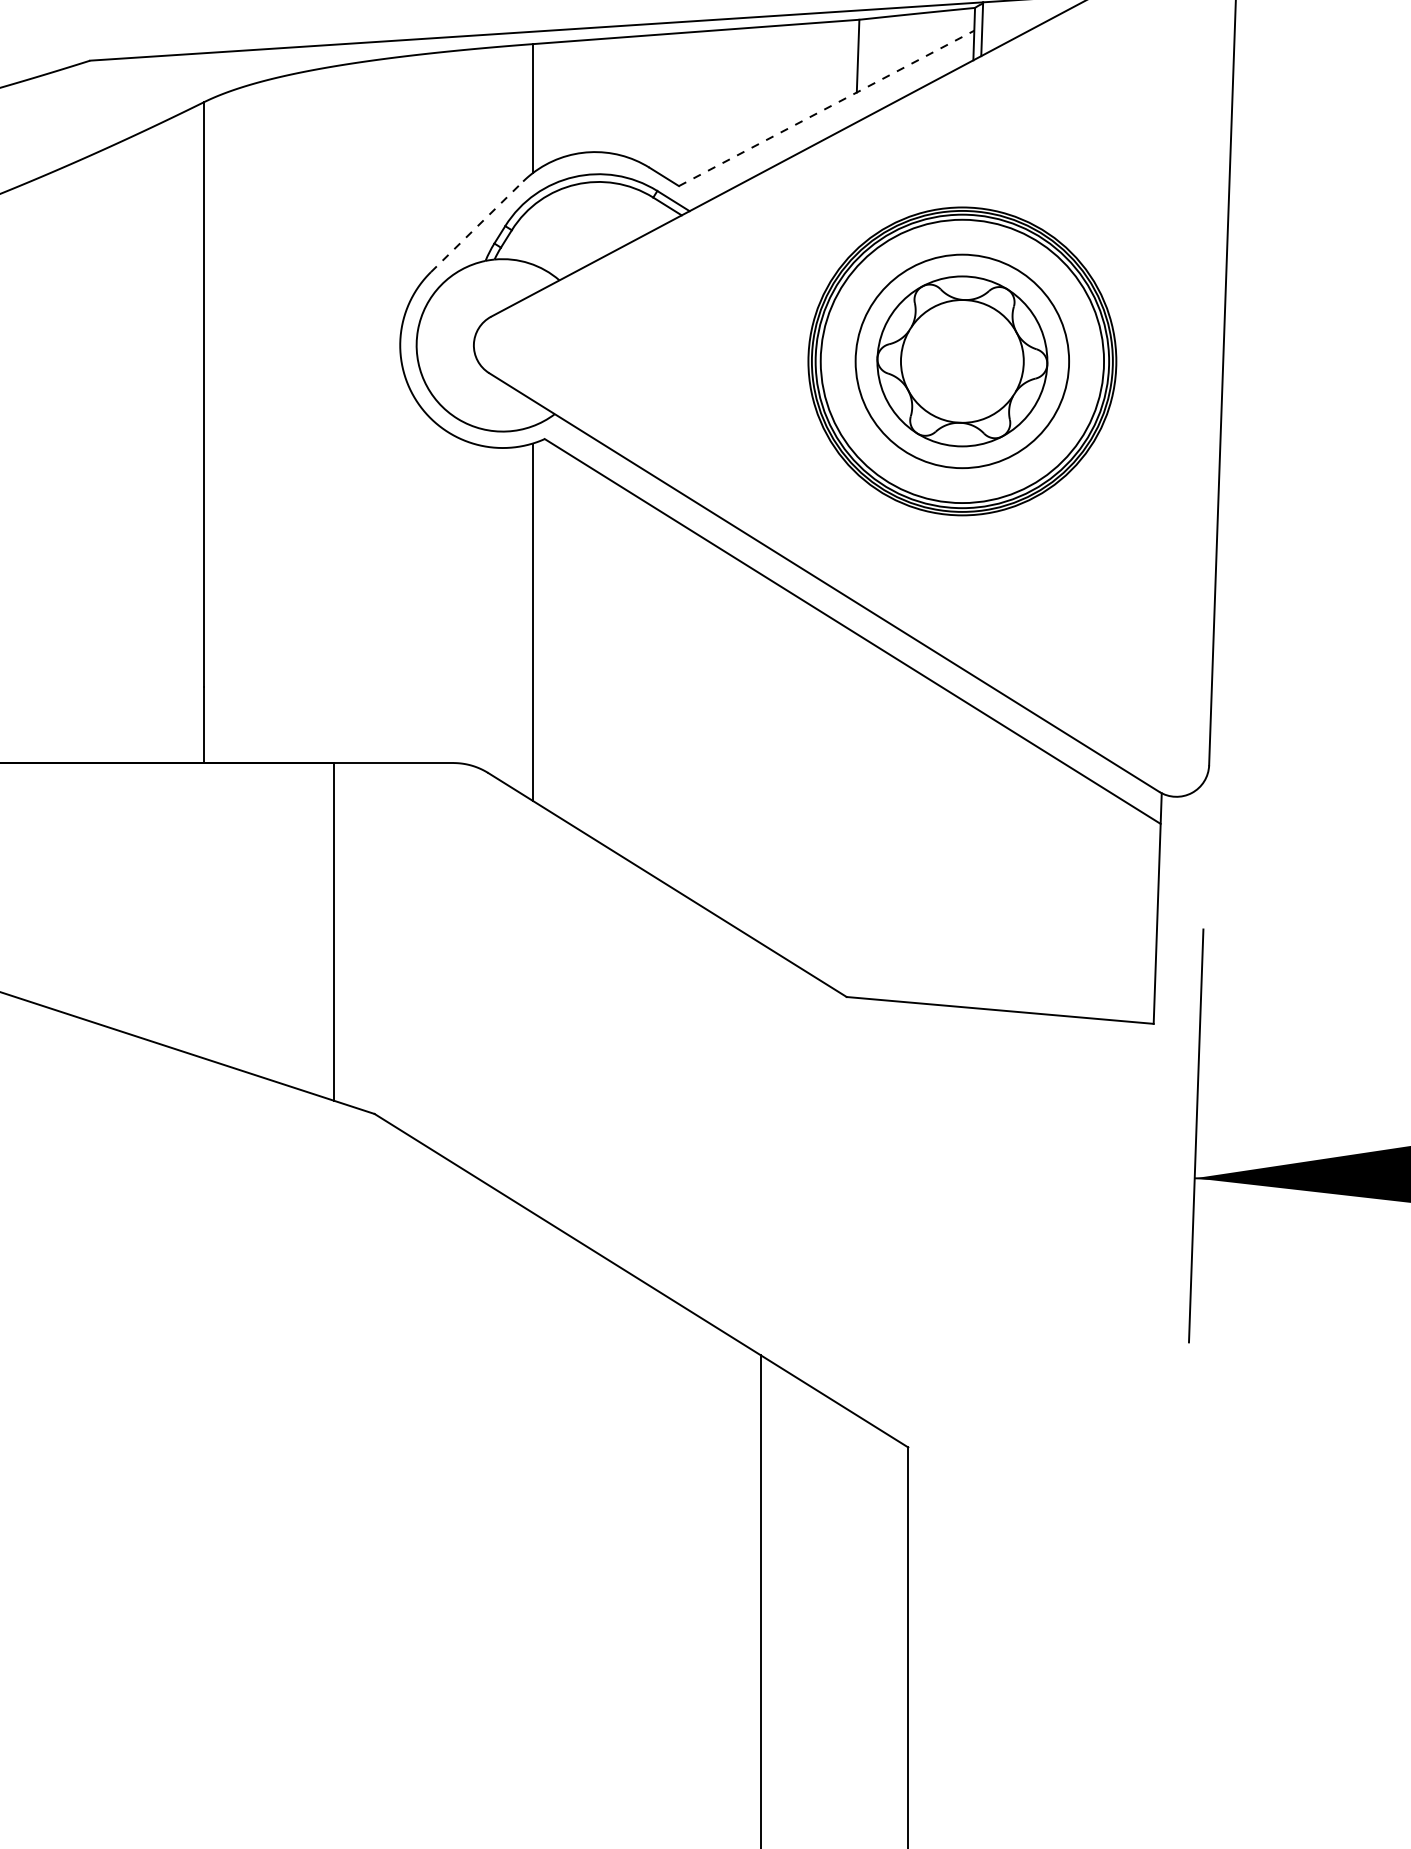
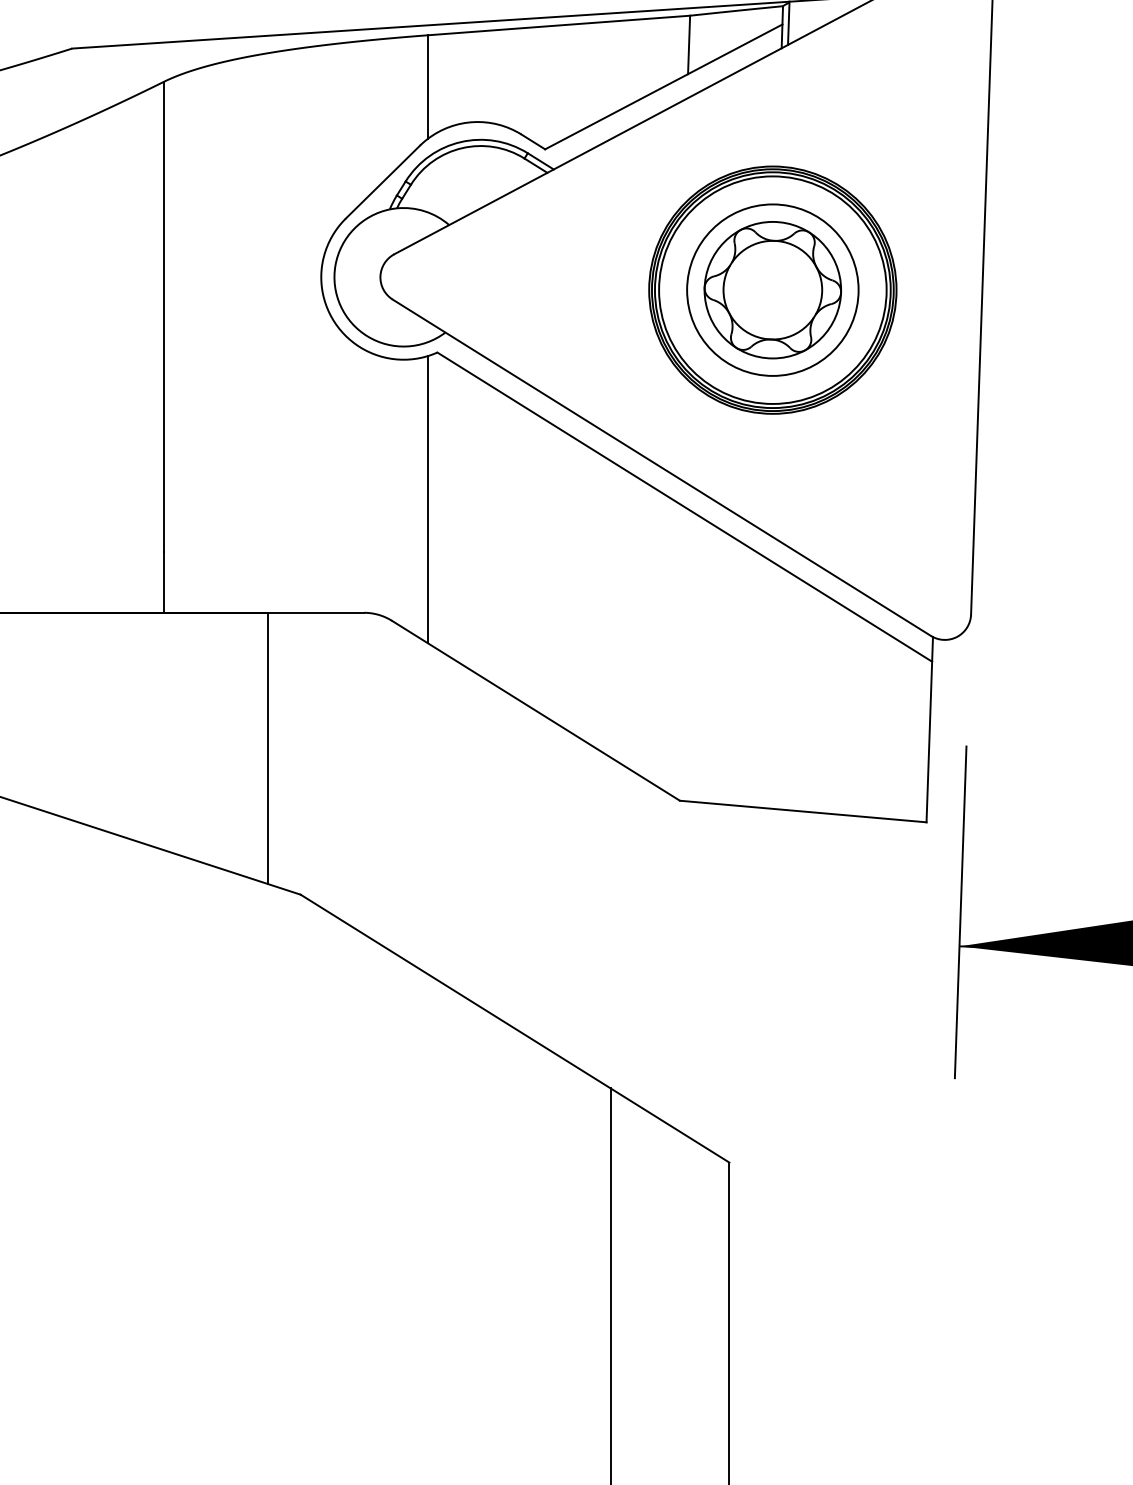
line: (826, 108) -> (663, 87), dashed -> solid
line: (477, 226) -> (383, 181), dashed -> solid

